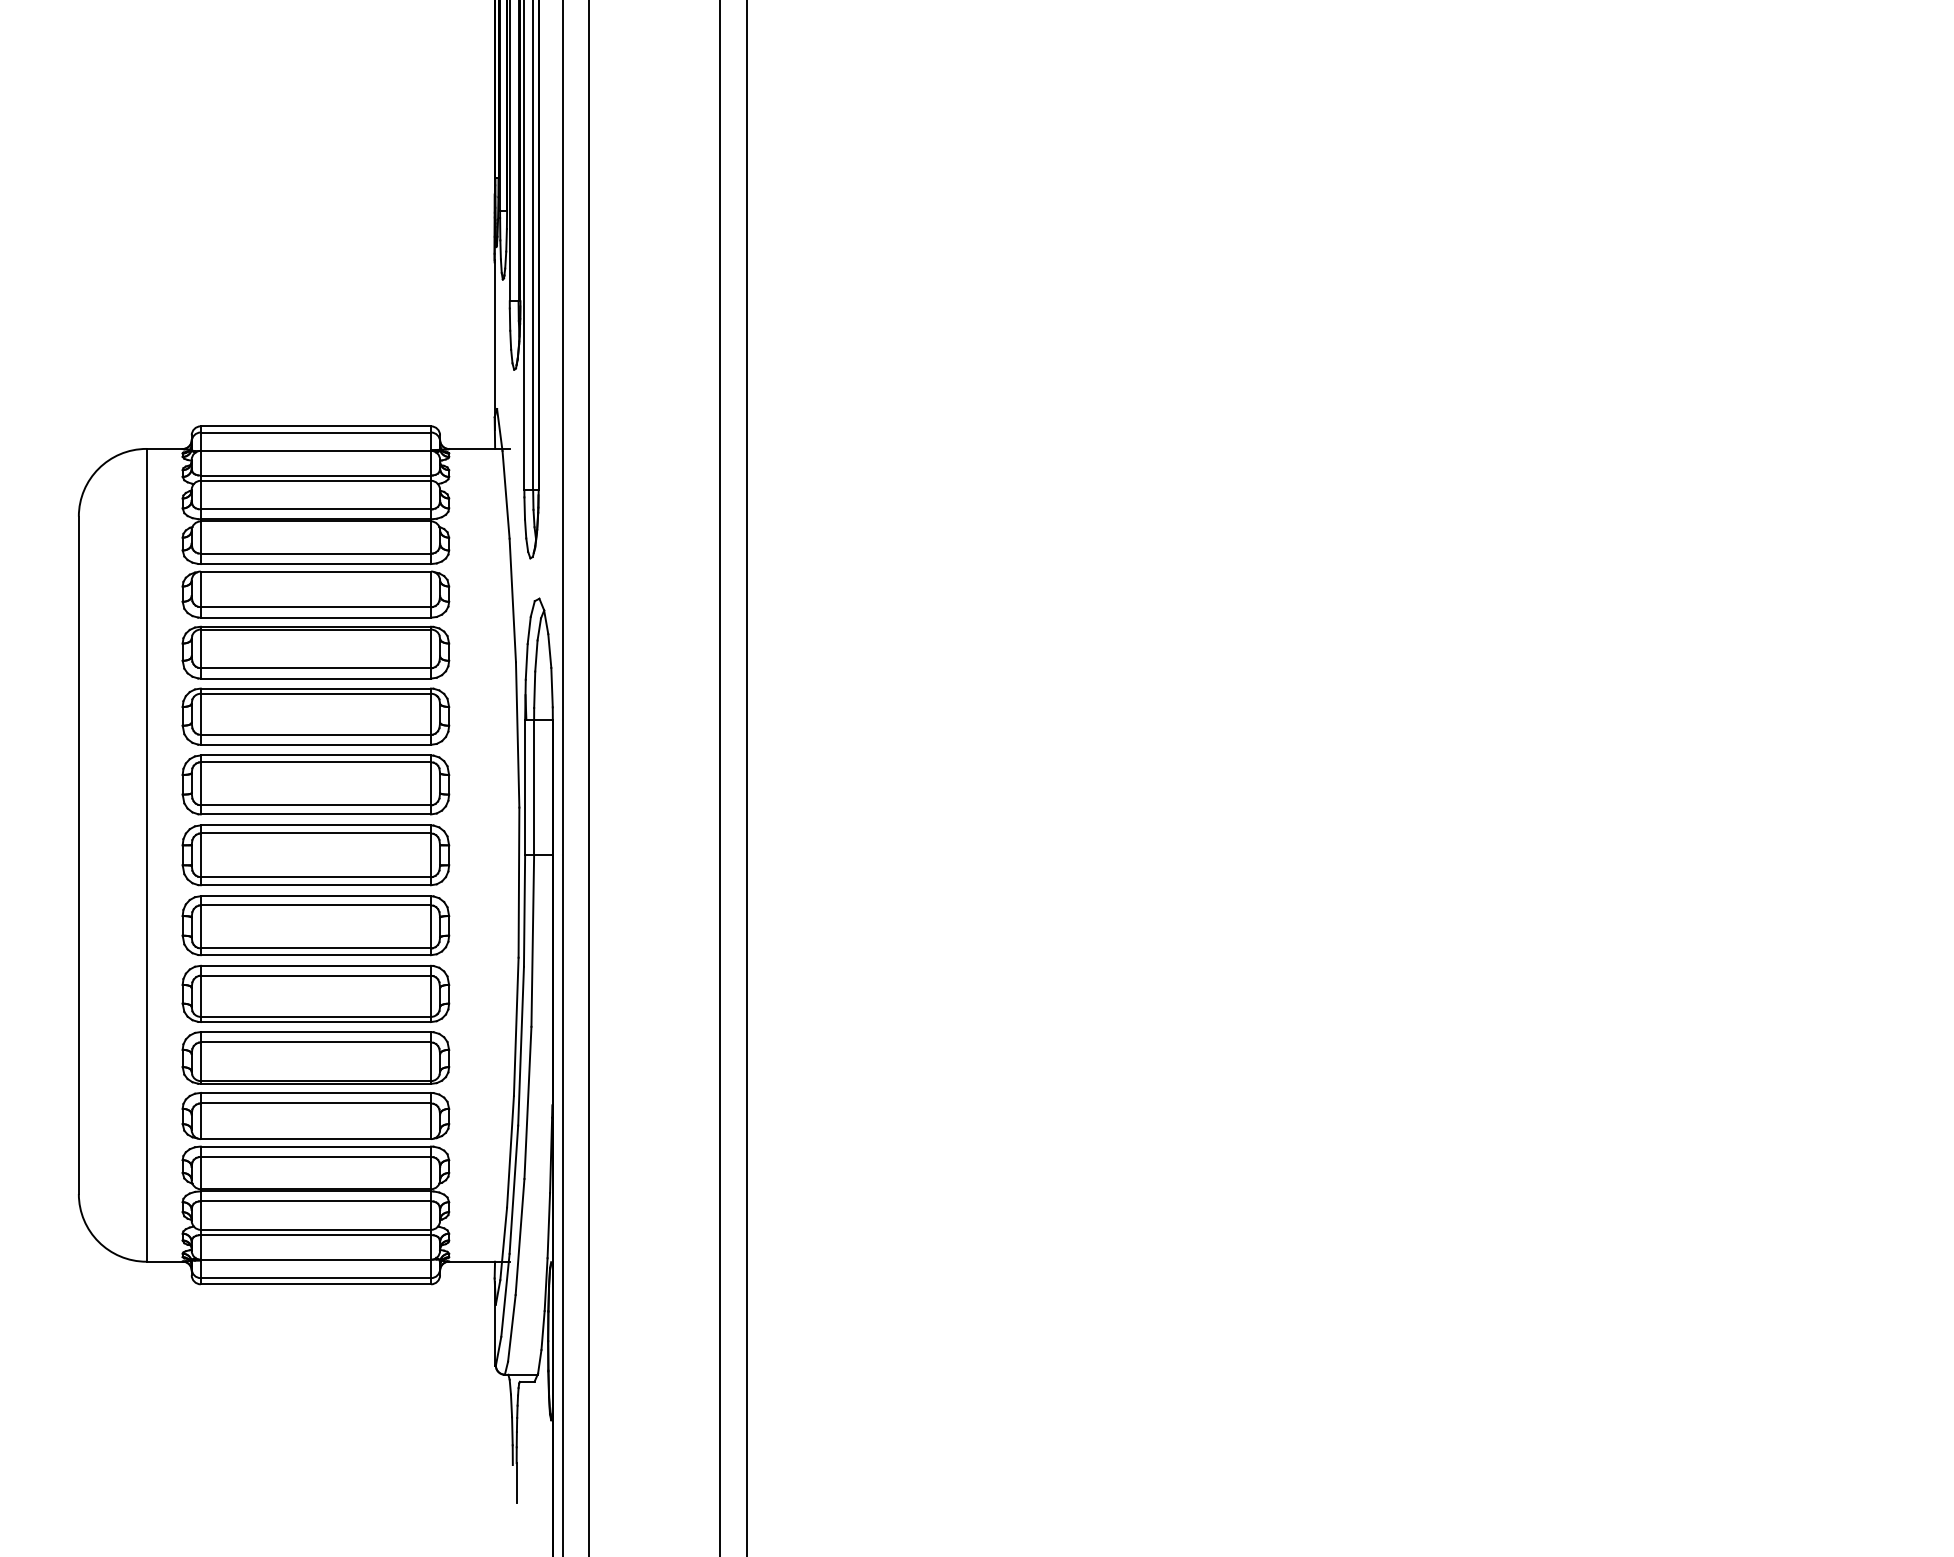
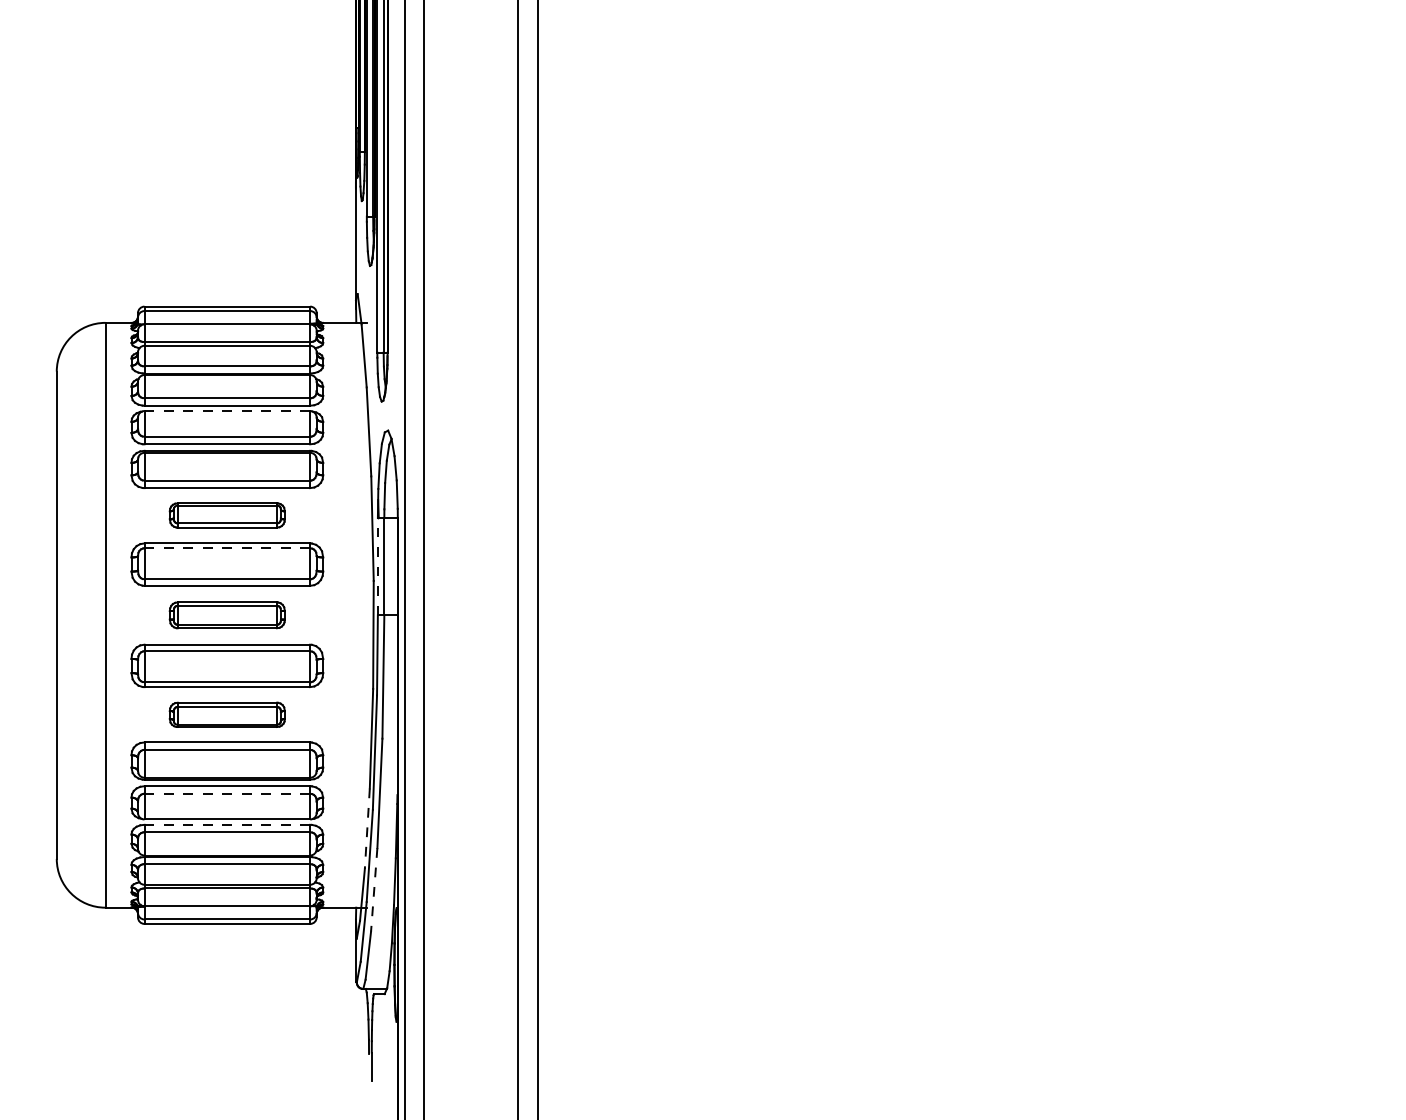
line: (315, 571) -> (227, 411), solid -> dashed
part: (315, 716) -> (227, 515), size x0.6
line: (315, 762) -> (227, 548), solid -> dashed
line: (525, 787) -> (378, 566), solid -> dashed
part: (315, 855) -> (227, 615), size x0.6
part: (315, 993) -> (227, 714), size x0.6
line: (315, 1103) -> (227, 793), solid -> dashed
line: (316, 1146) -> (227, 824), solid -> dashed
line: (510, 1151) -> (367, 828), solid -> dashed
line: (520, 1237) -> (374, 890), solid -> dashed

